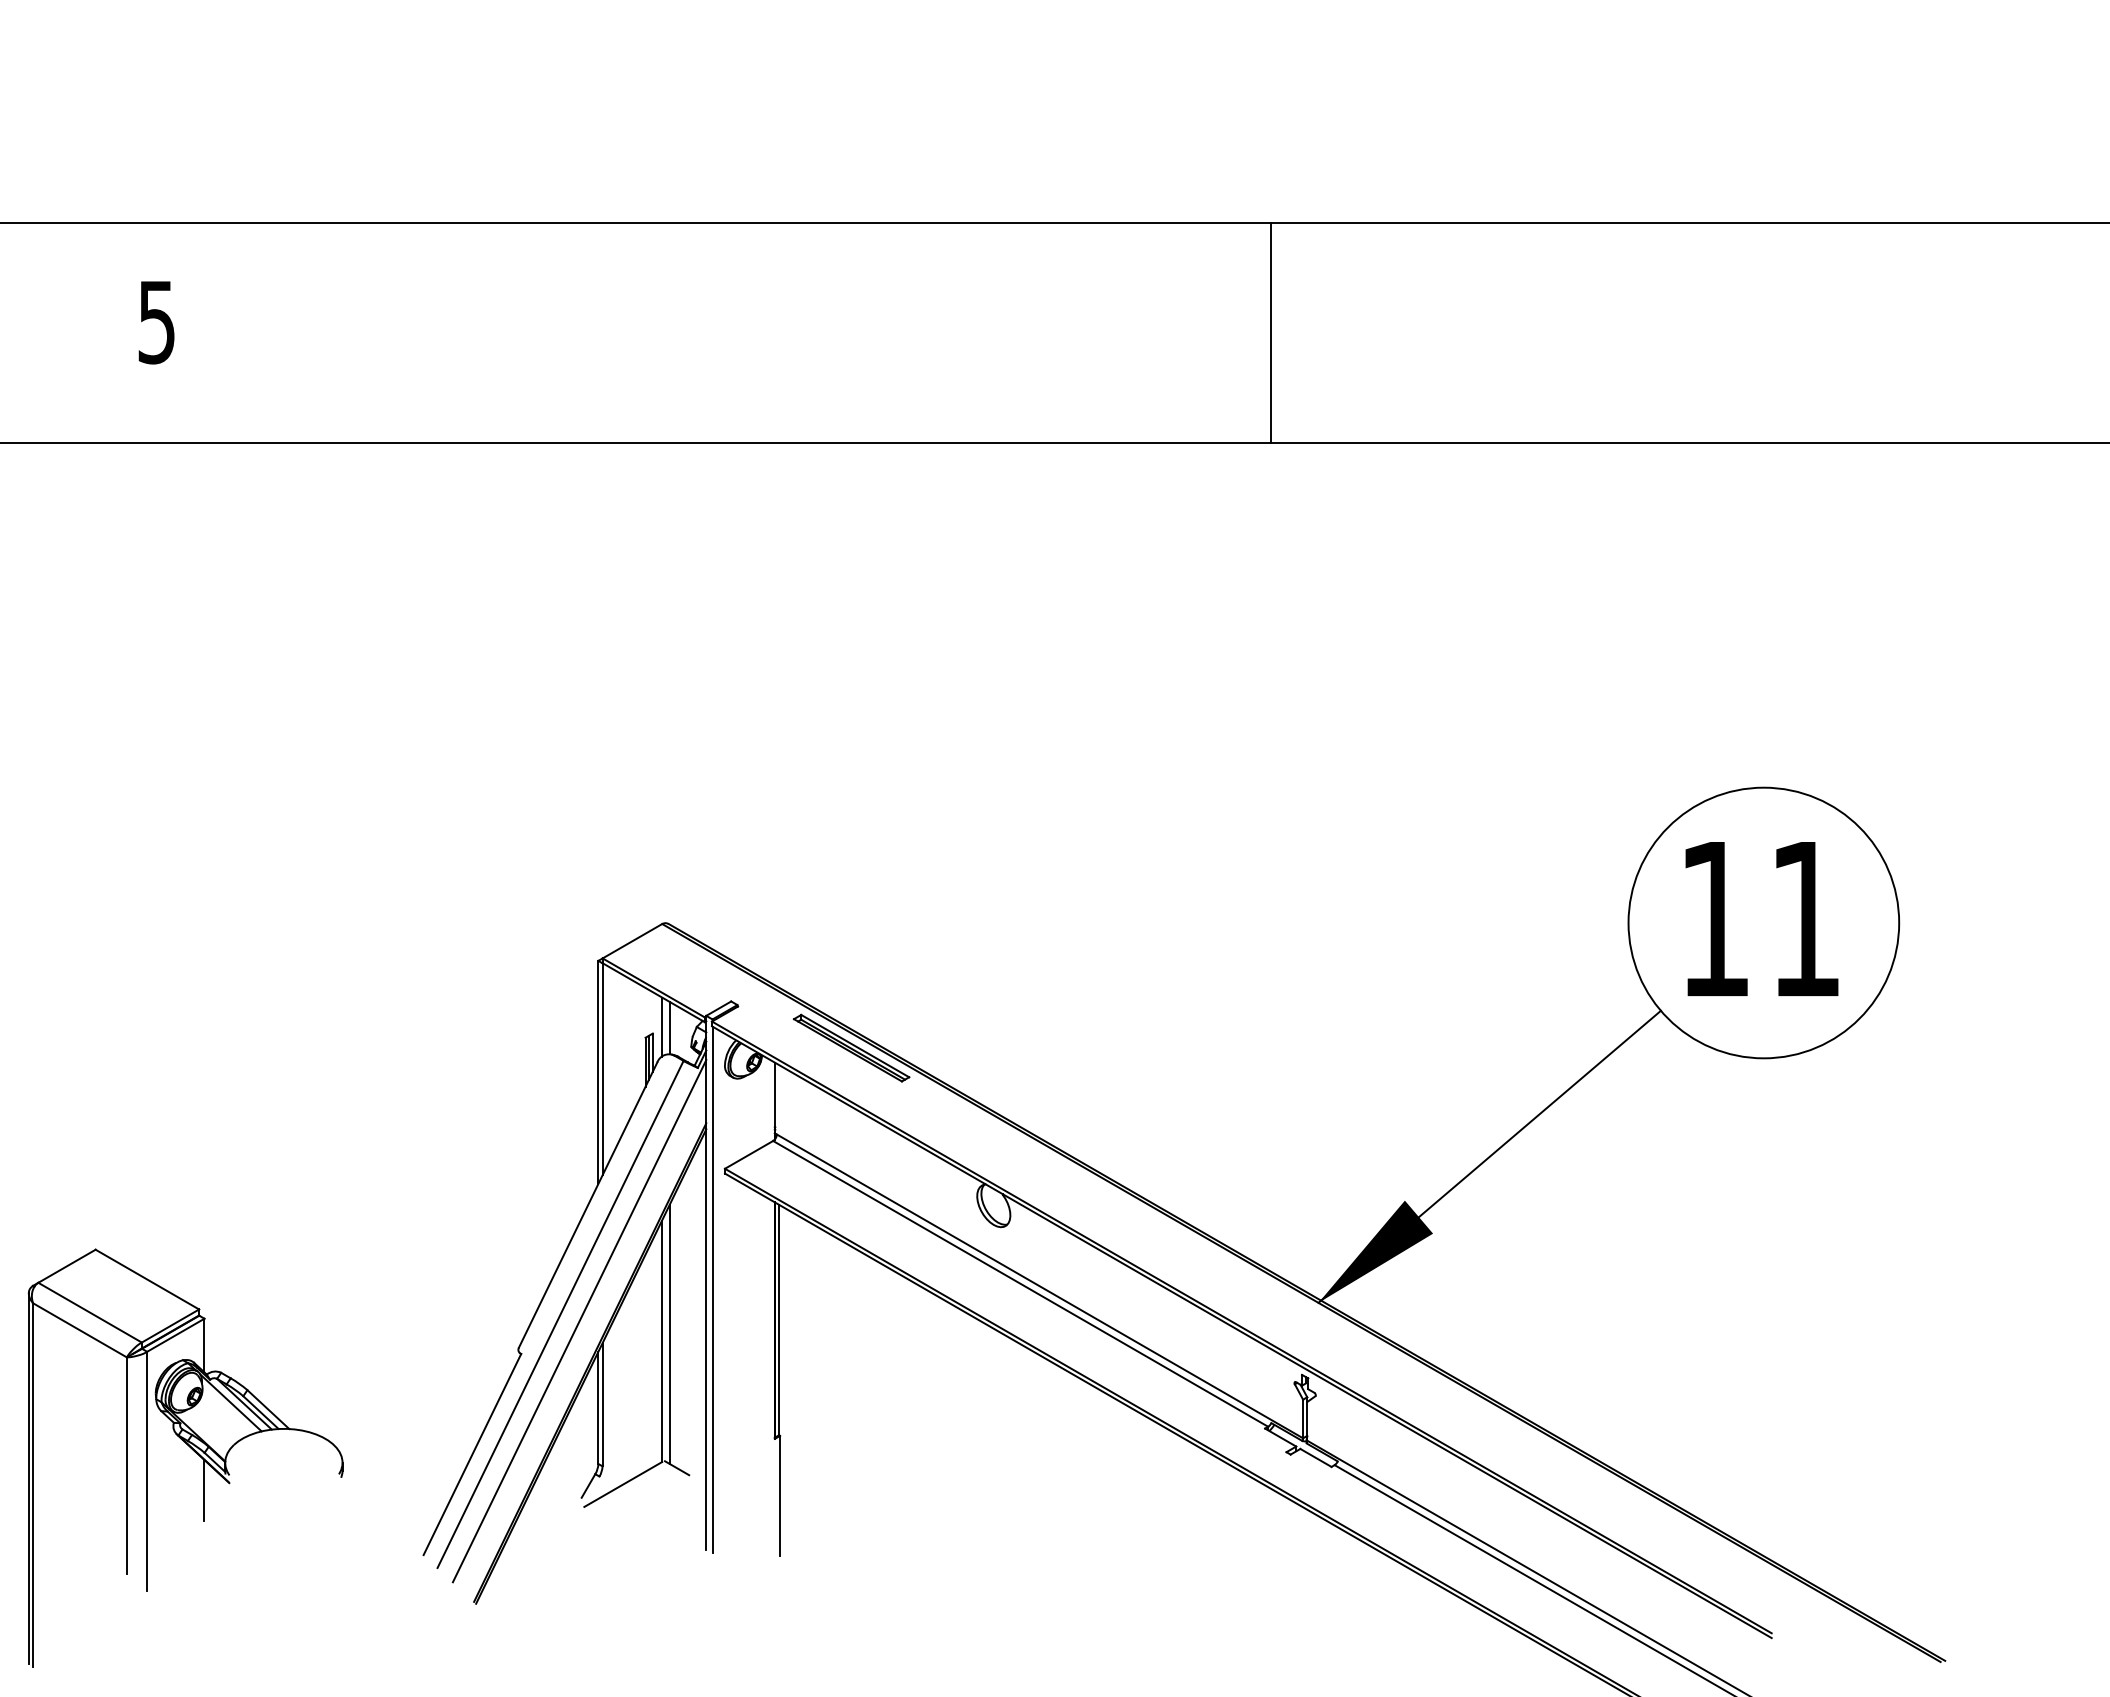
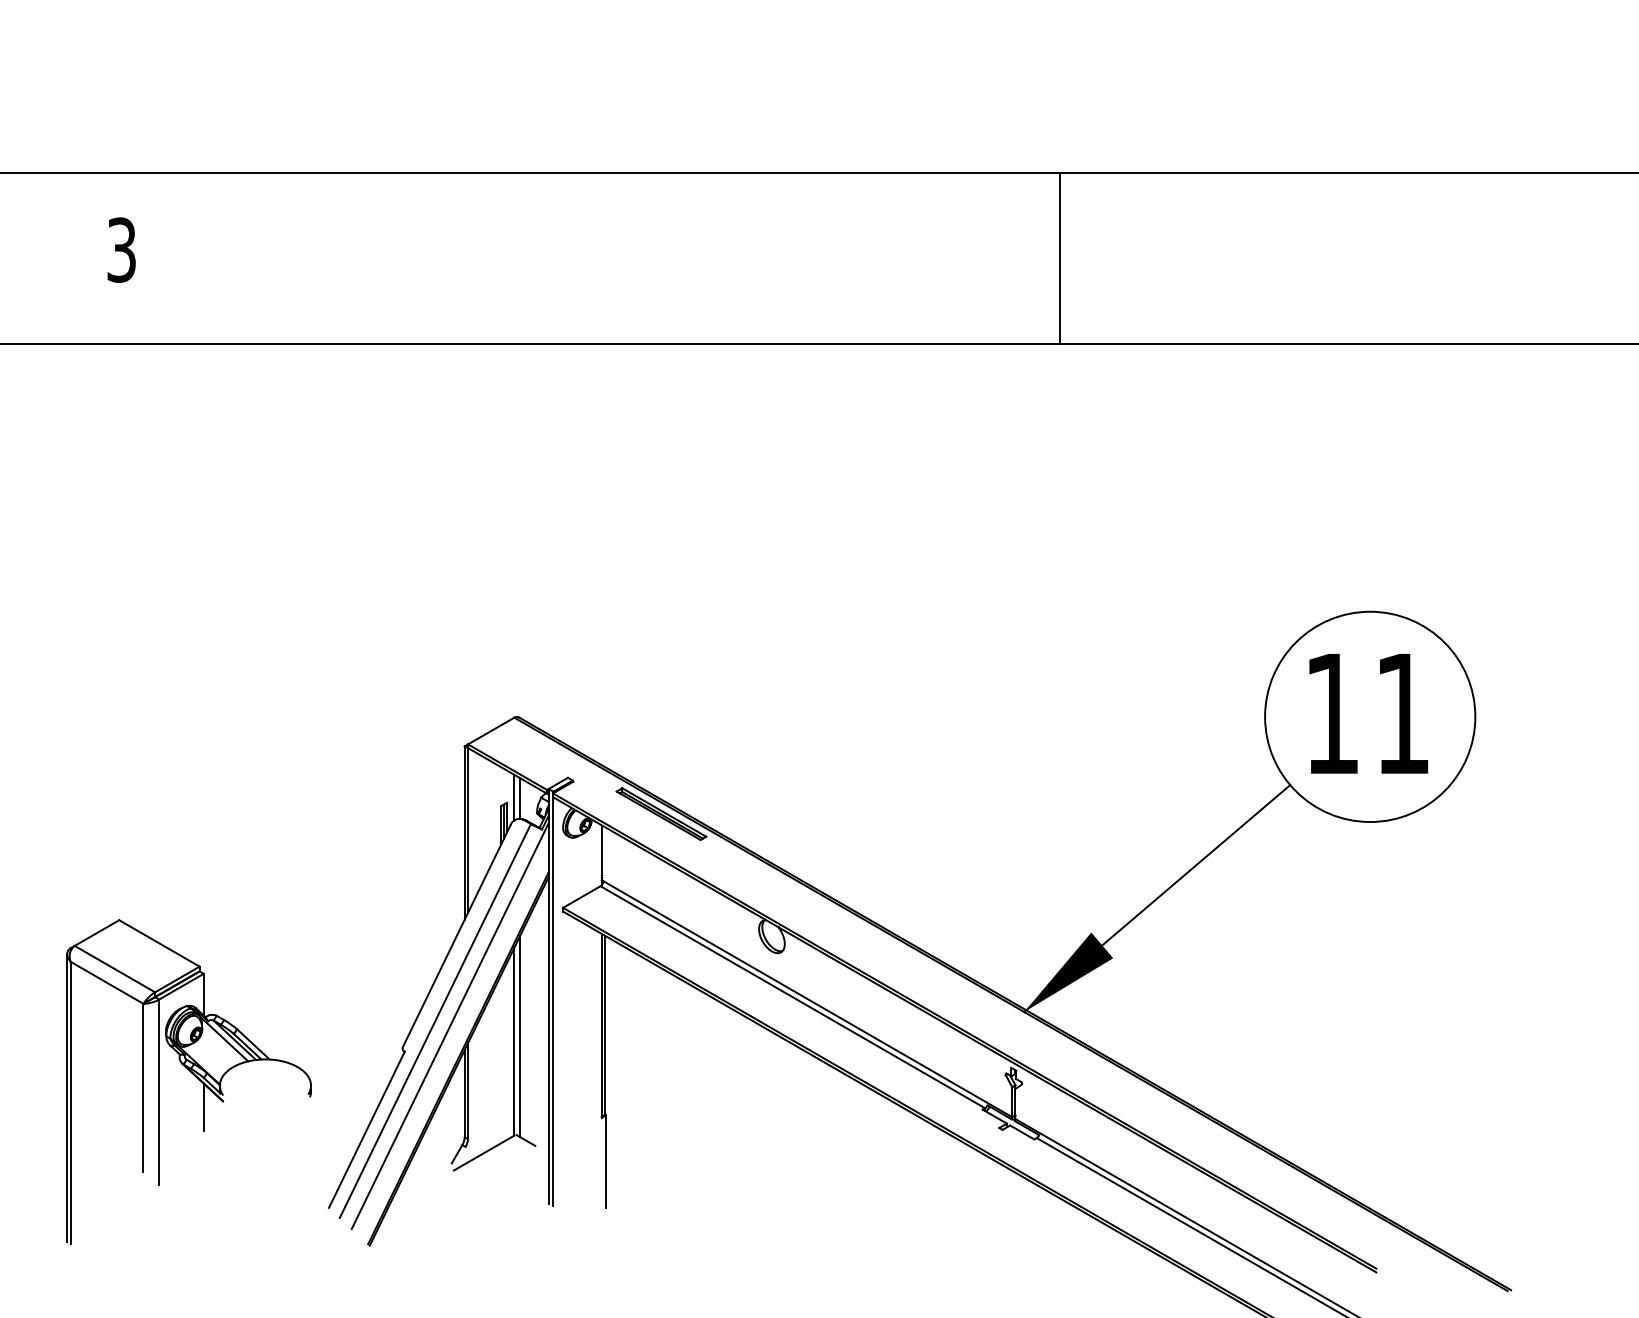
text: (156, 321) -> (121, 249), 5 -> 3
line: (1270, 332) -> (1059, 258), moved
part: (192, 1450) -> (194, 1076), moved

